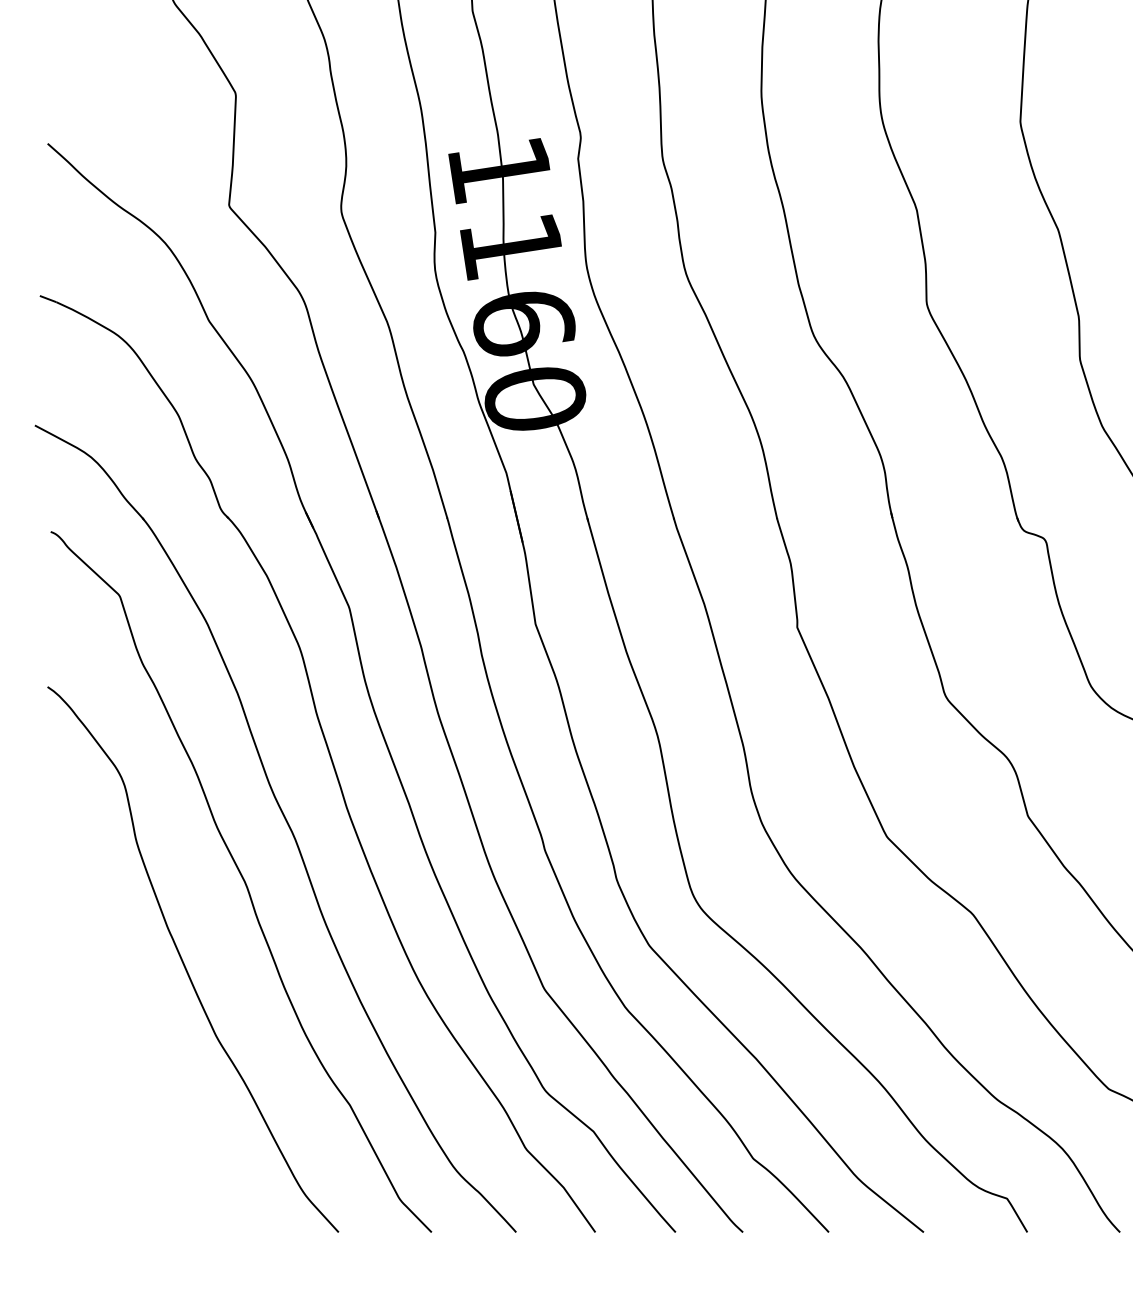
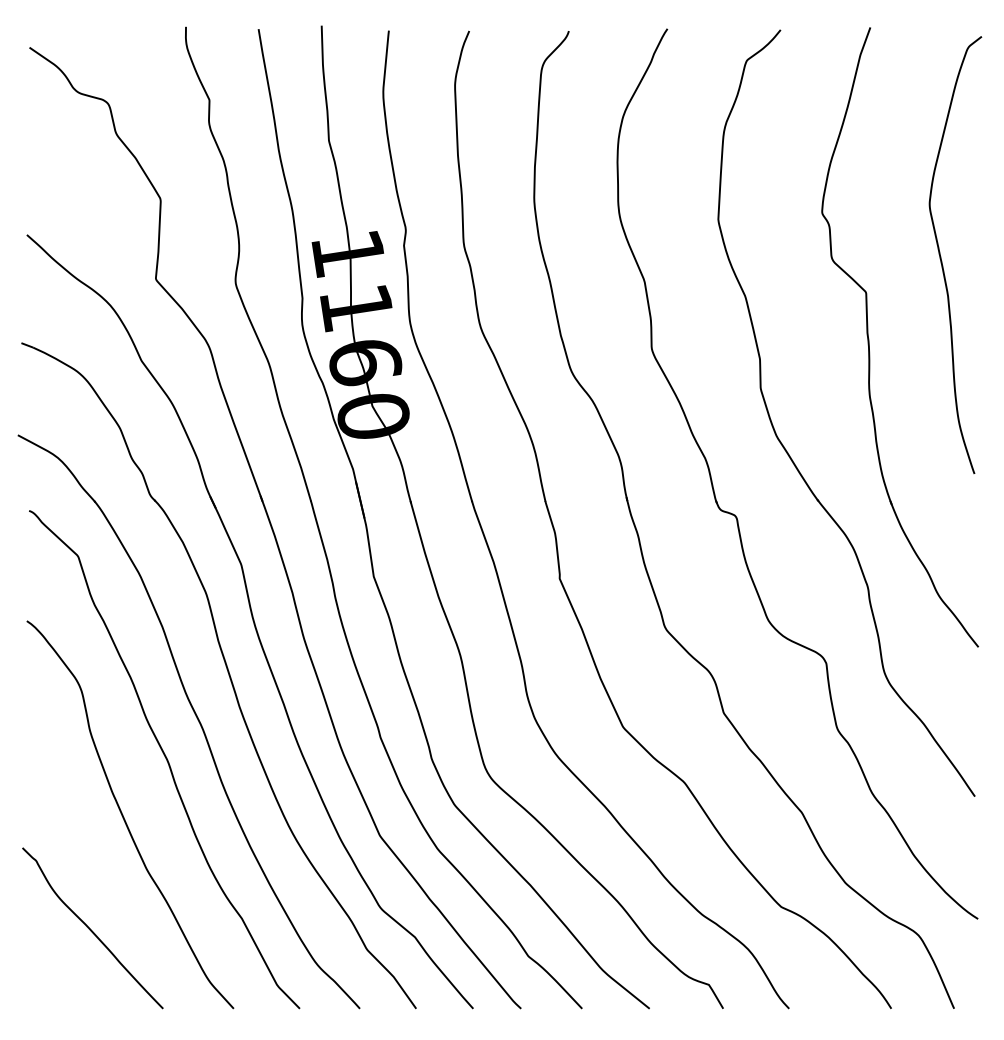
curve: (138, 1120) -> (91, 929), added

